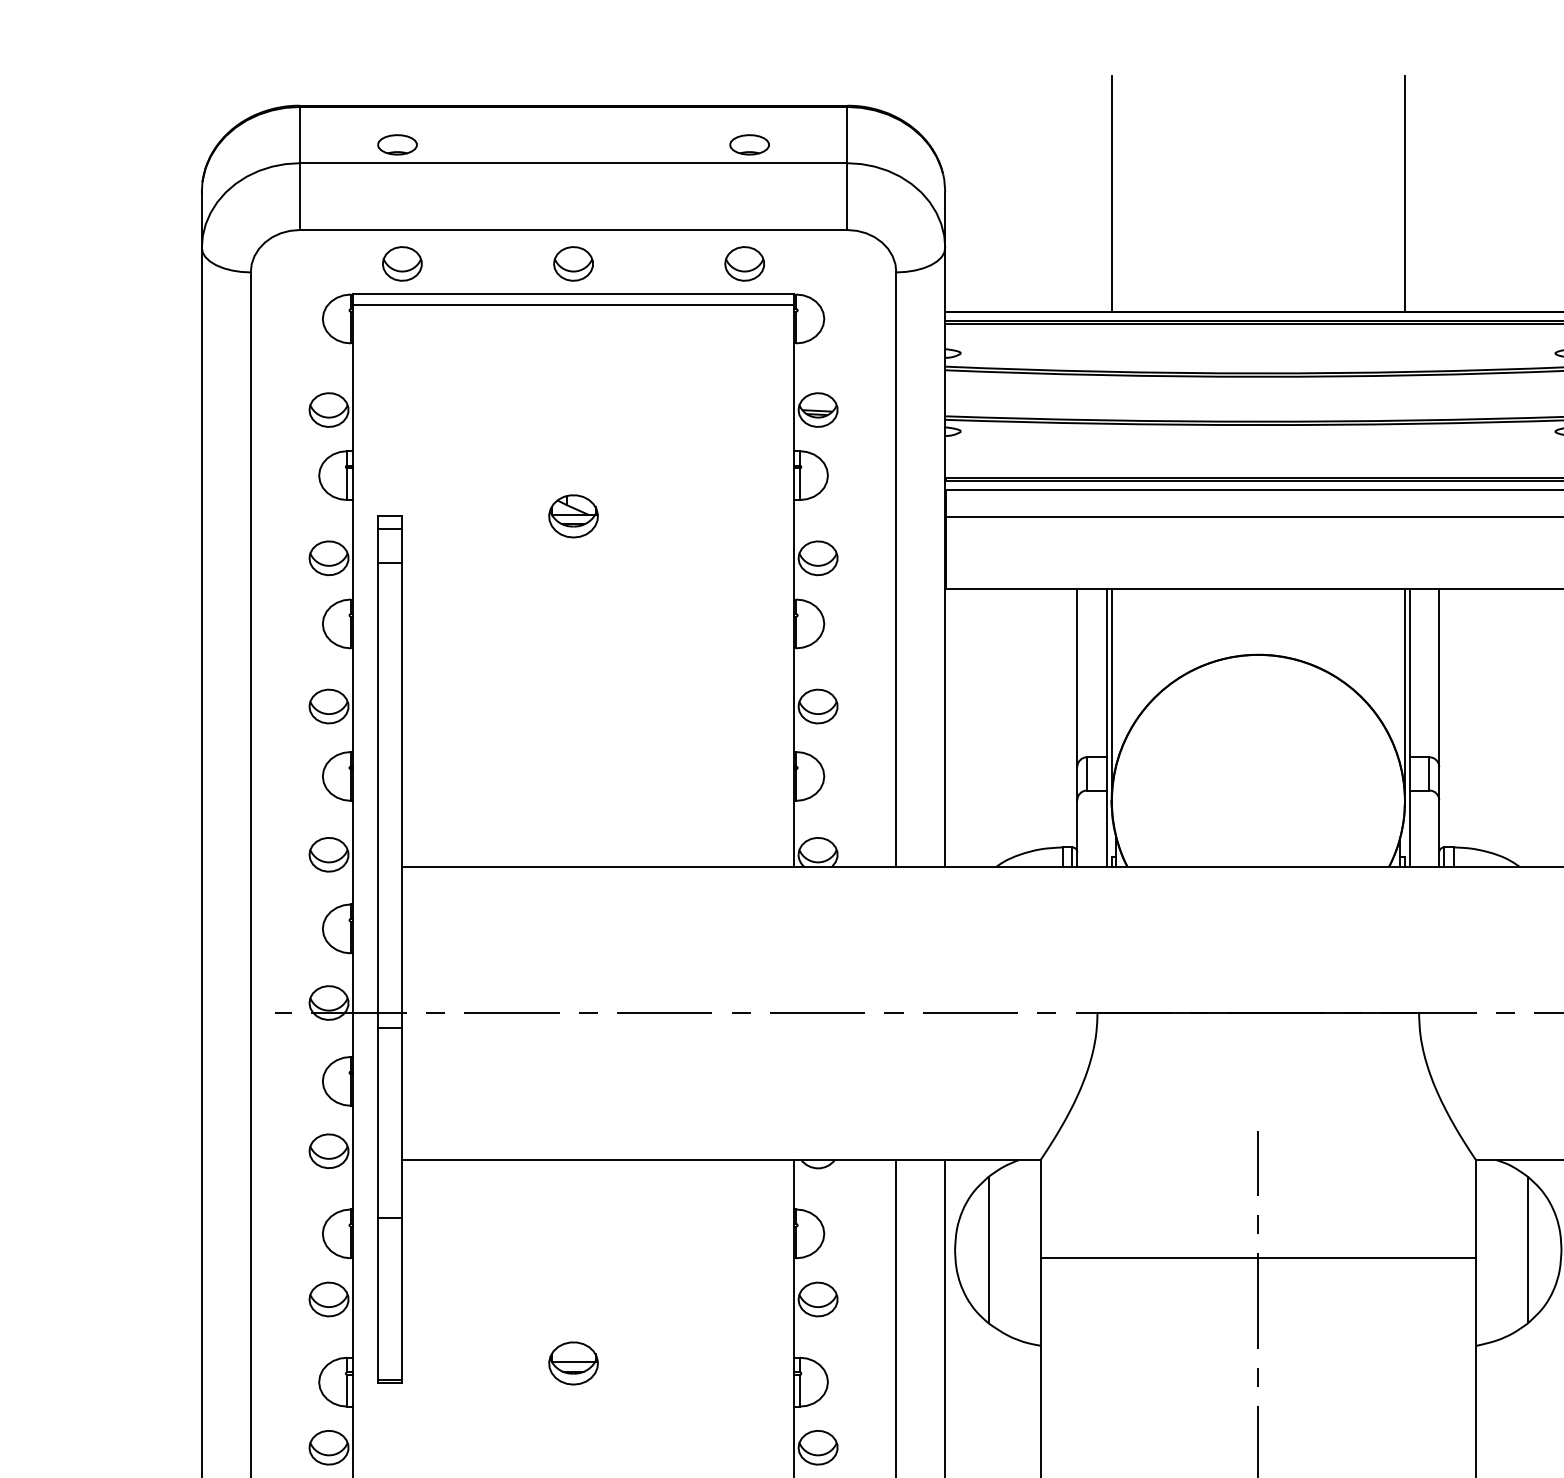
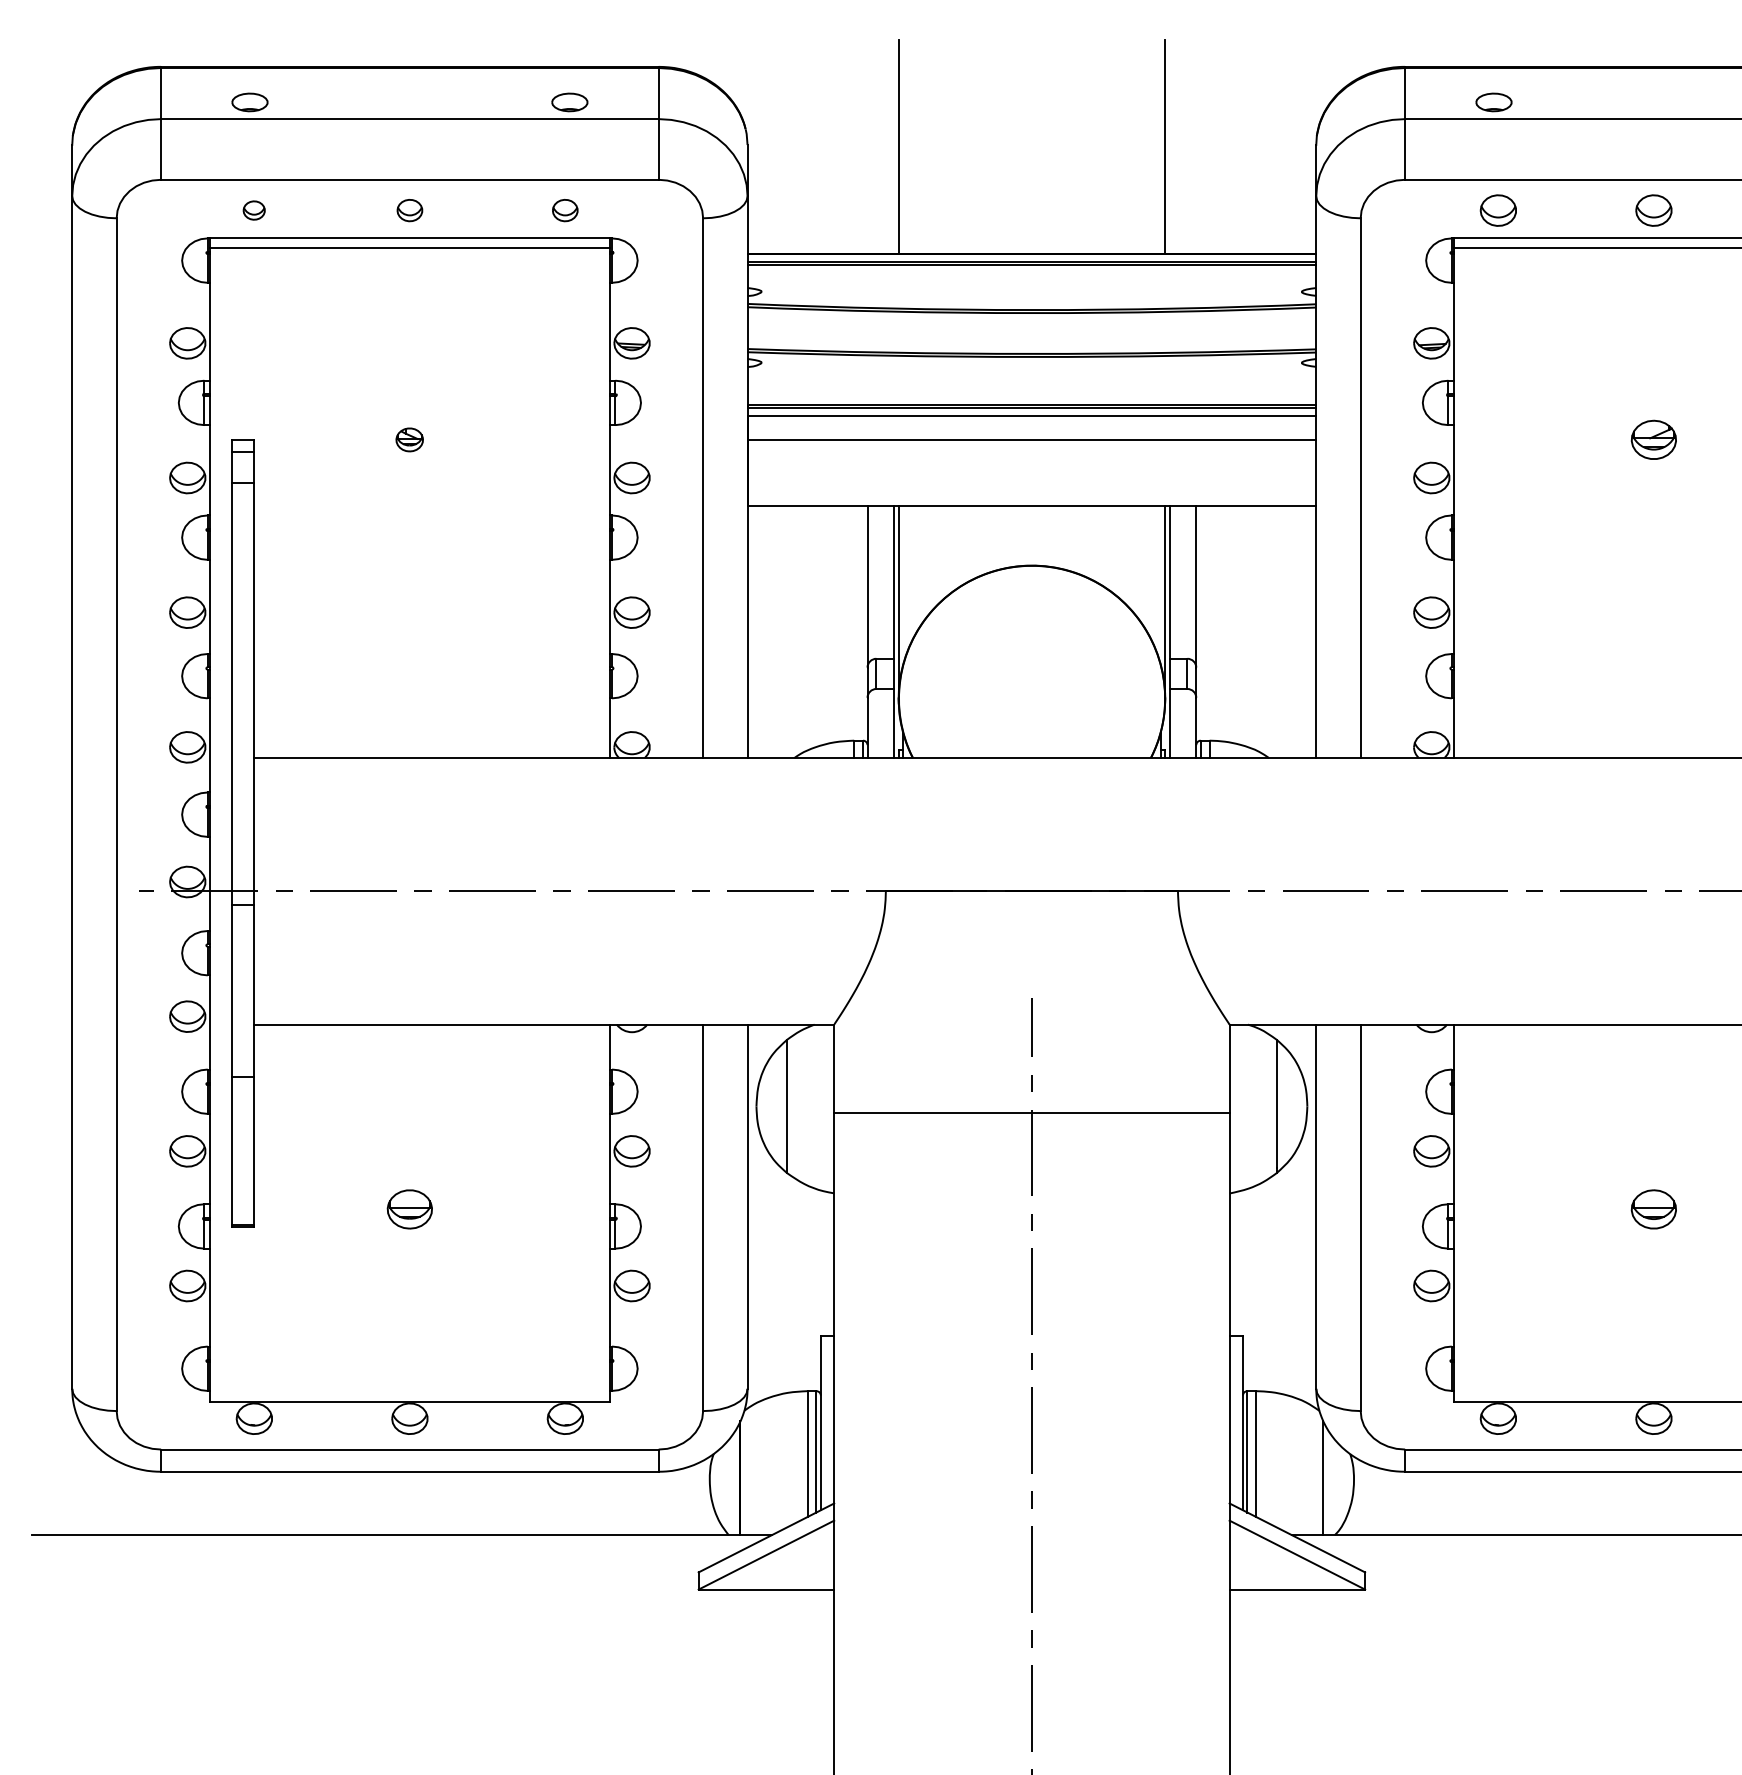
part: (401, 263) -> (253, 210), size x0.6
part: (573, 263) -> (409, 210), size x0.7
part: (743, 263) -> (564, 210), size x0.7
part: (573, 515) -> (409, 439), size x0.6

